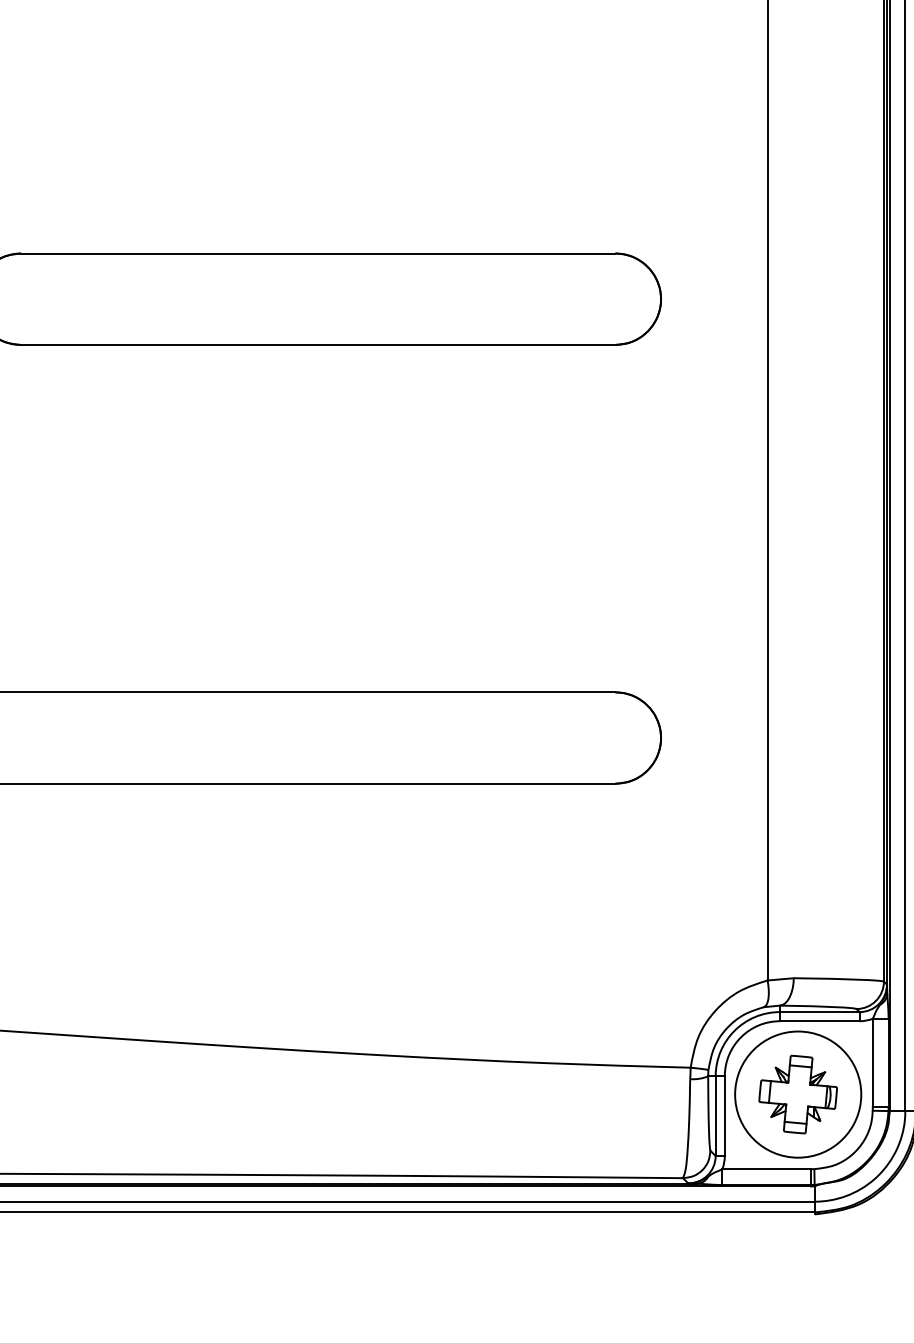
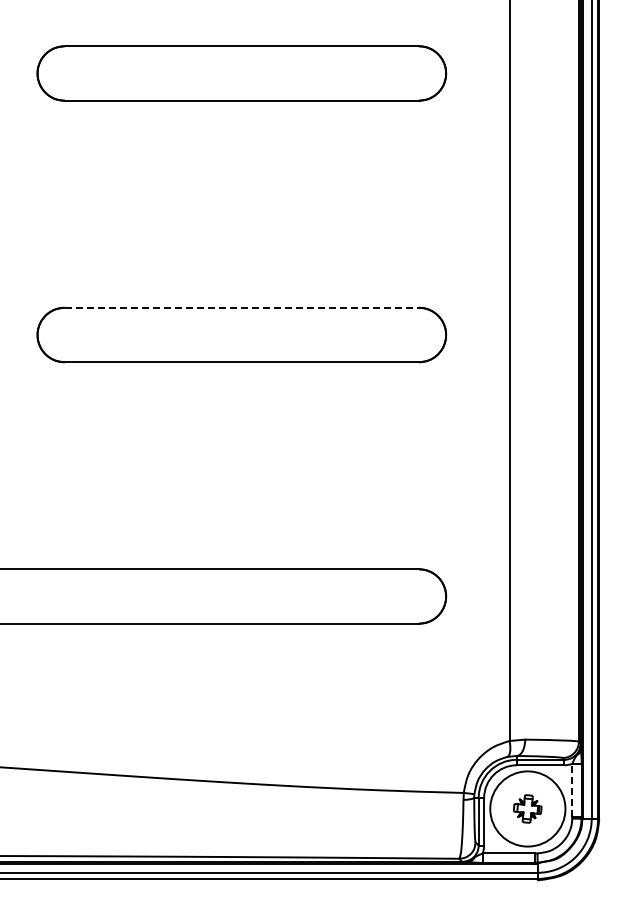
line: (319, 253) -> (242, 307), solid -> dashed
line: (873, 1061) -> (572, 789), solid -> dashed
part: (797, 1093) -> (527, 808), size x0.6

